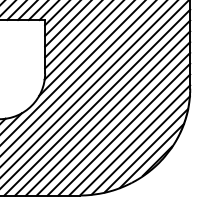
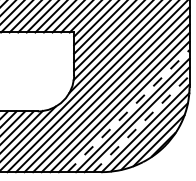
line: (113, 118) -> (128, 110), solid -> dashed
line: (129, 134) -> (141, 123), solid -> dashed

